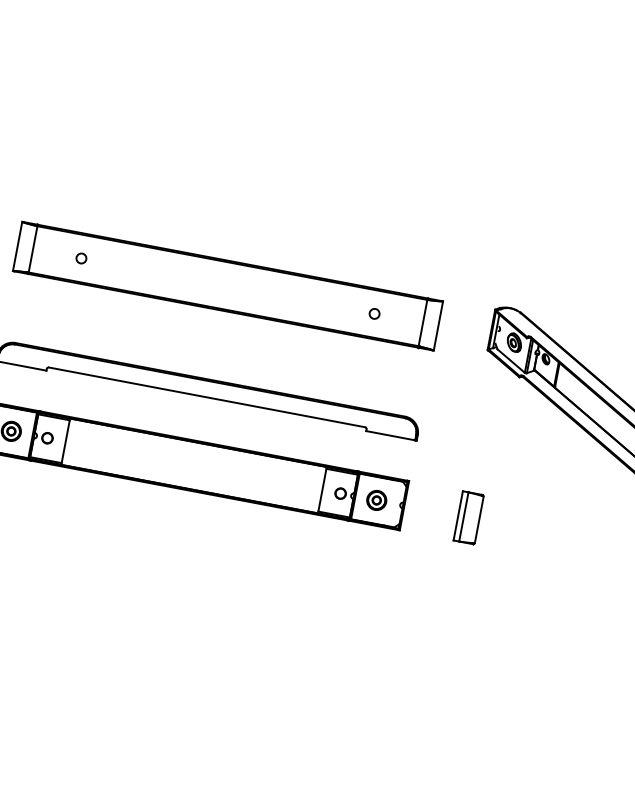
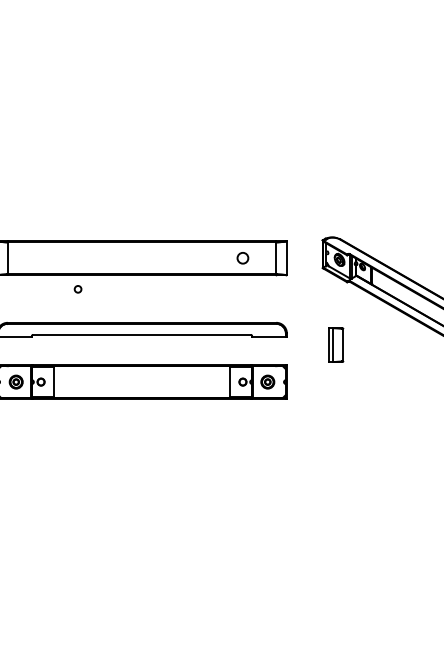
circle: (80, 258) -> (77, 289), moved
circle: (373, 314) -> (242, 258), size x1.6
part: (469, 517) -> (336, 344), moved

